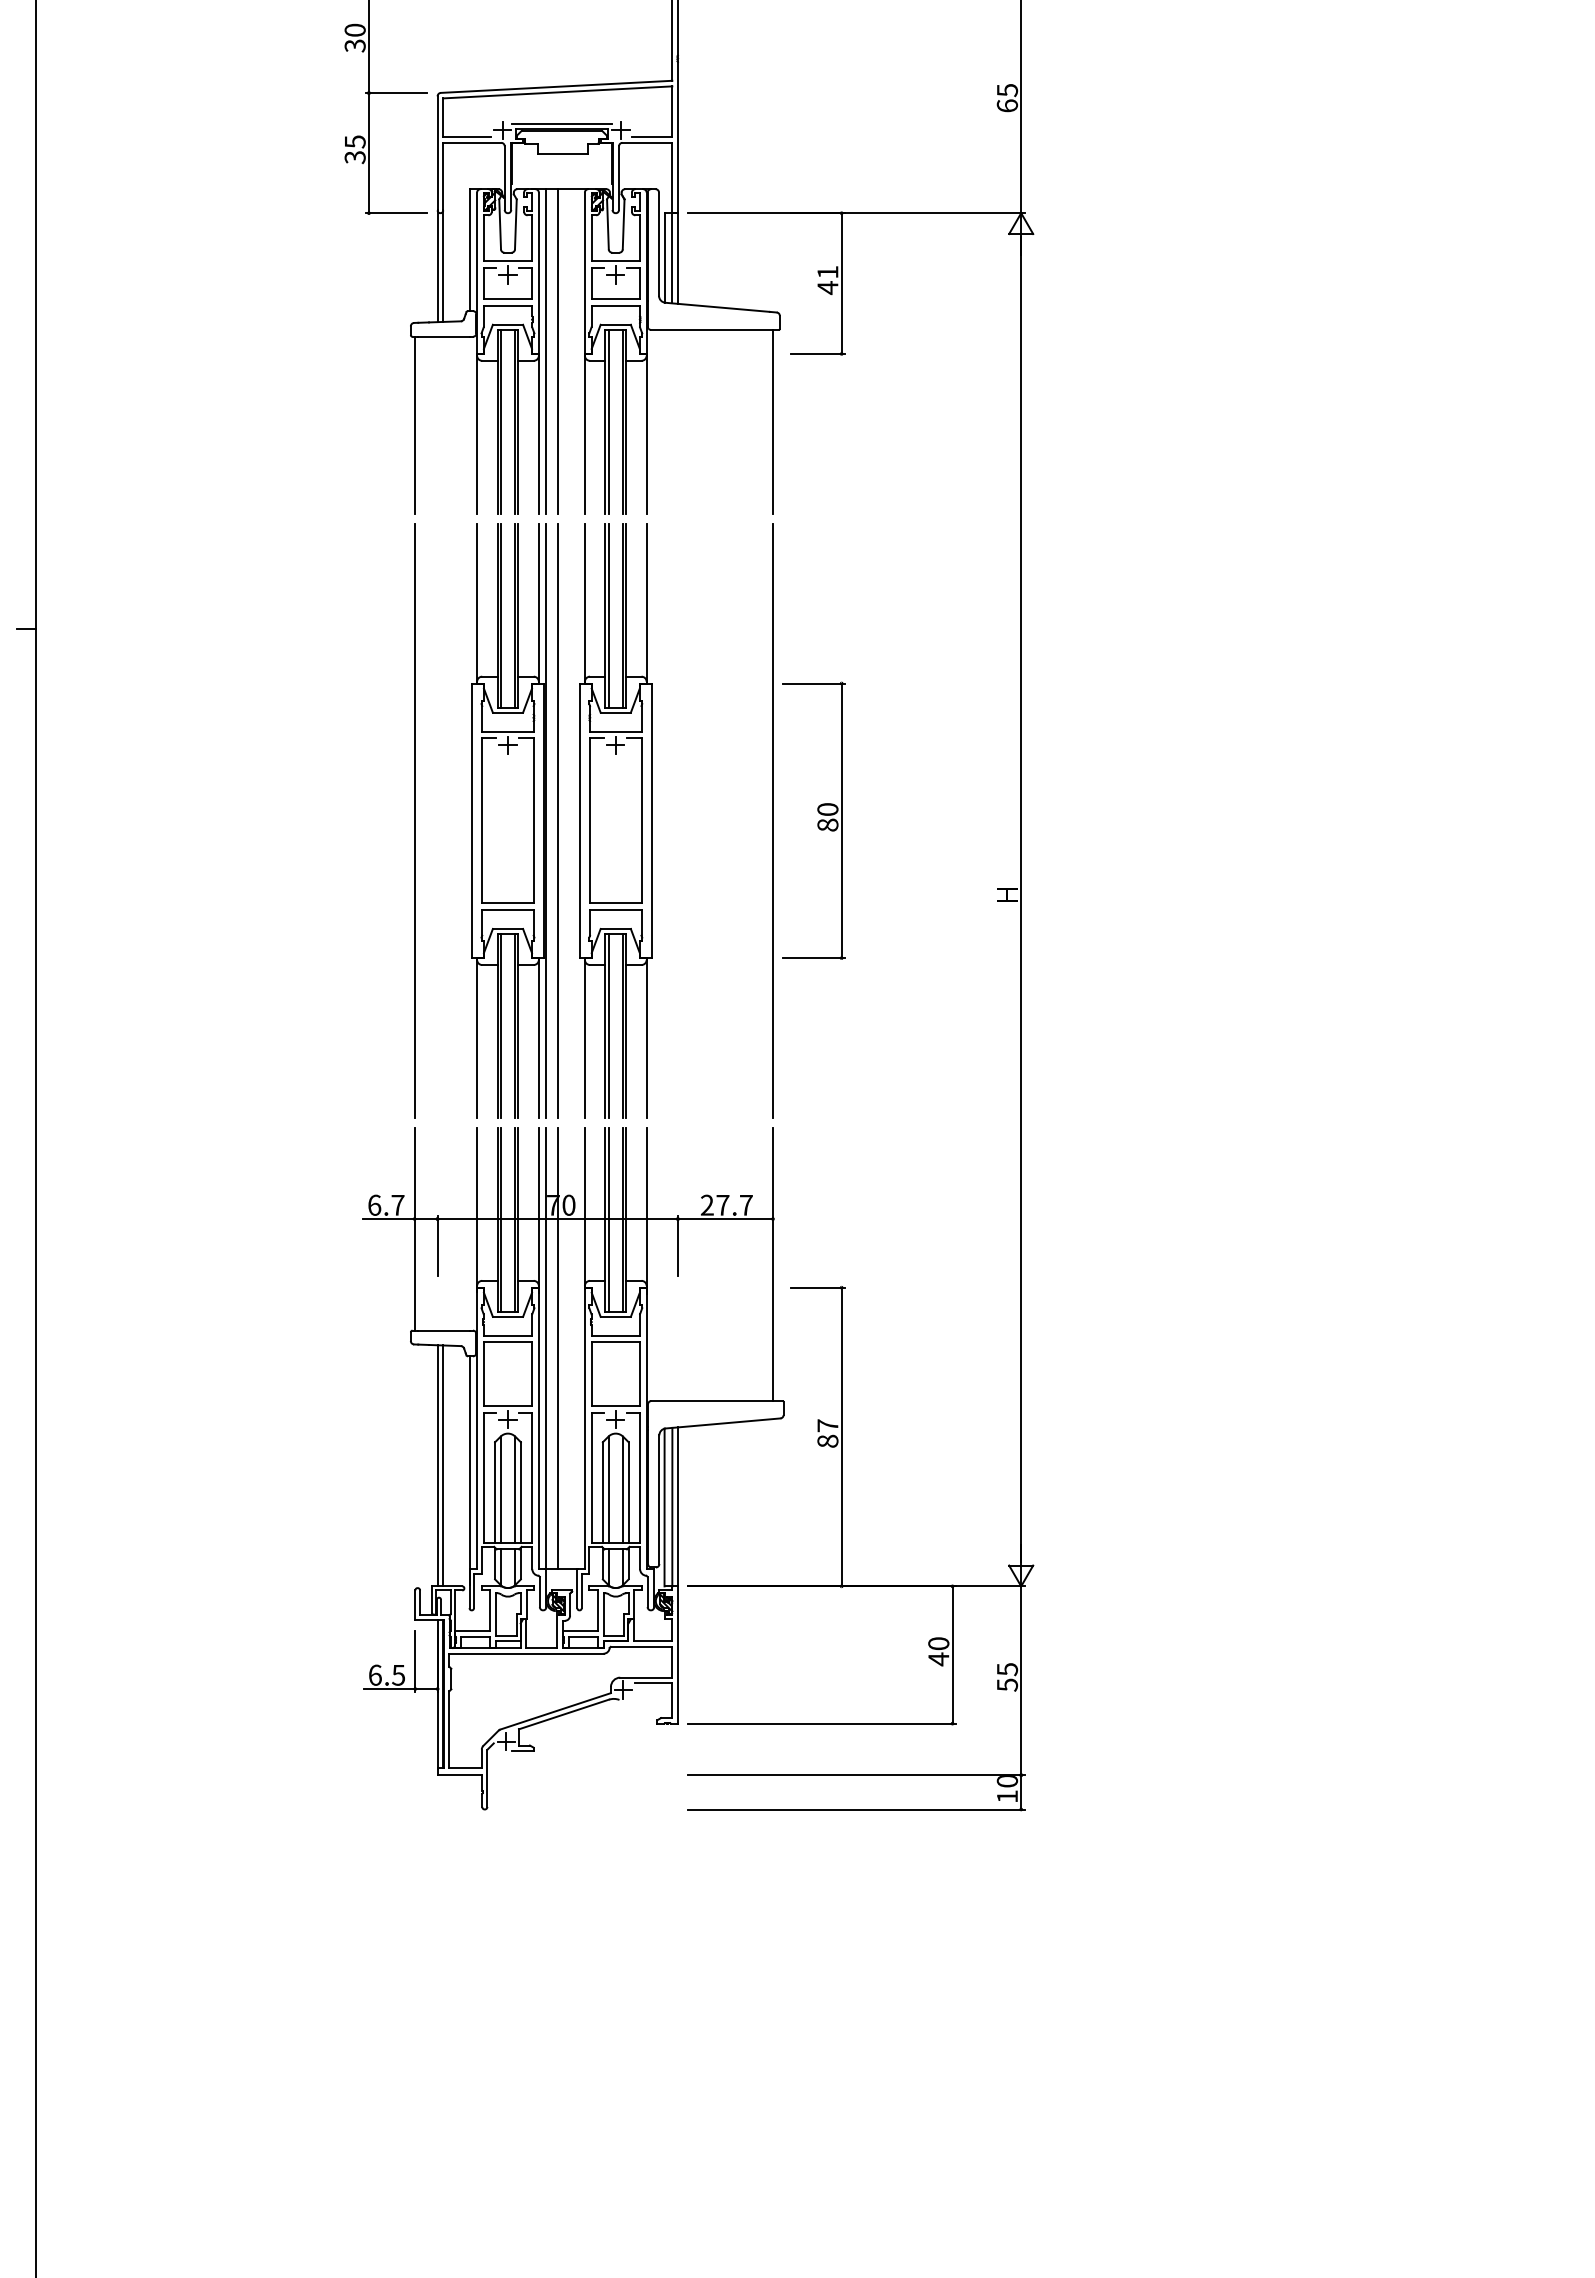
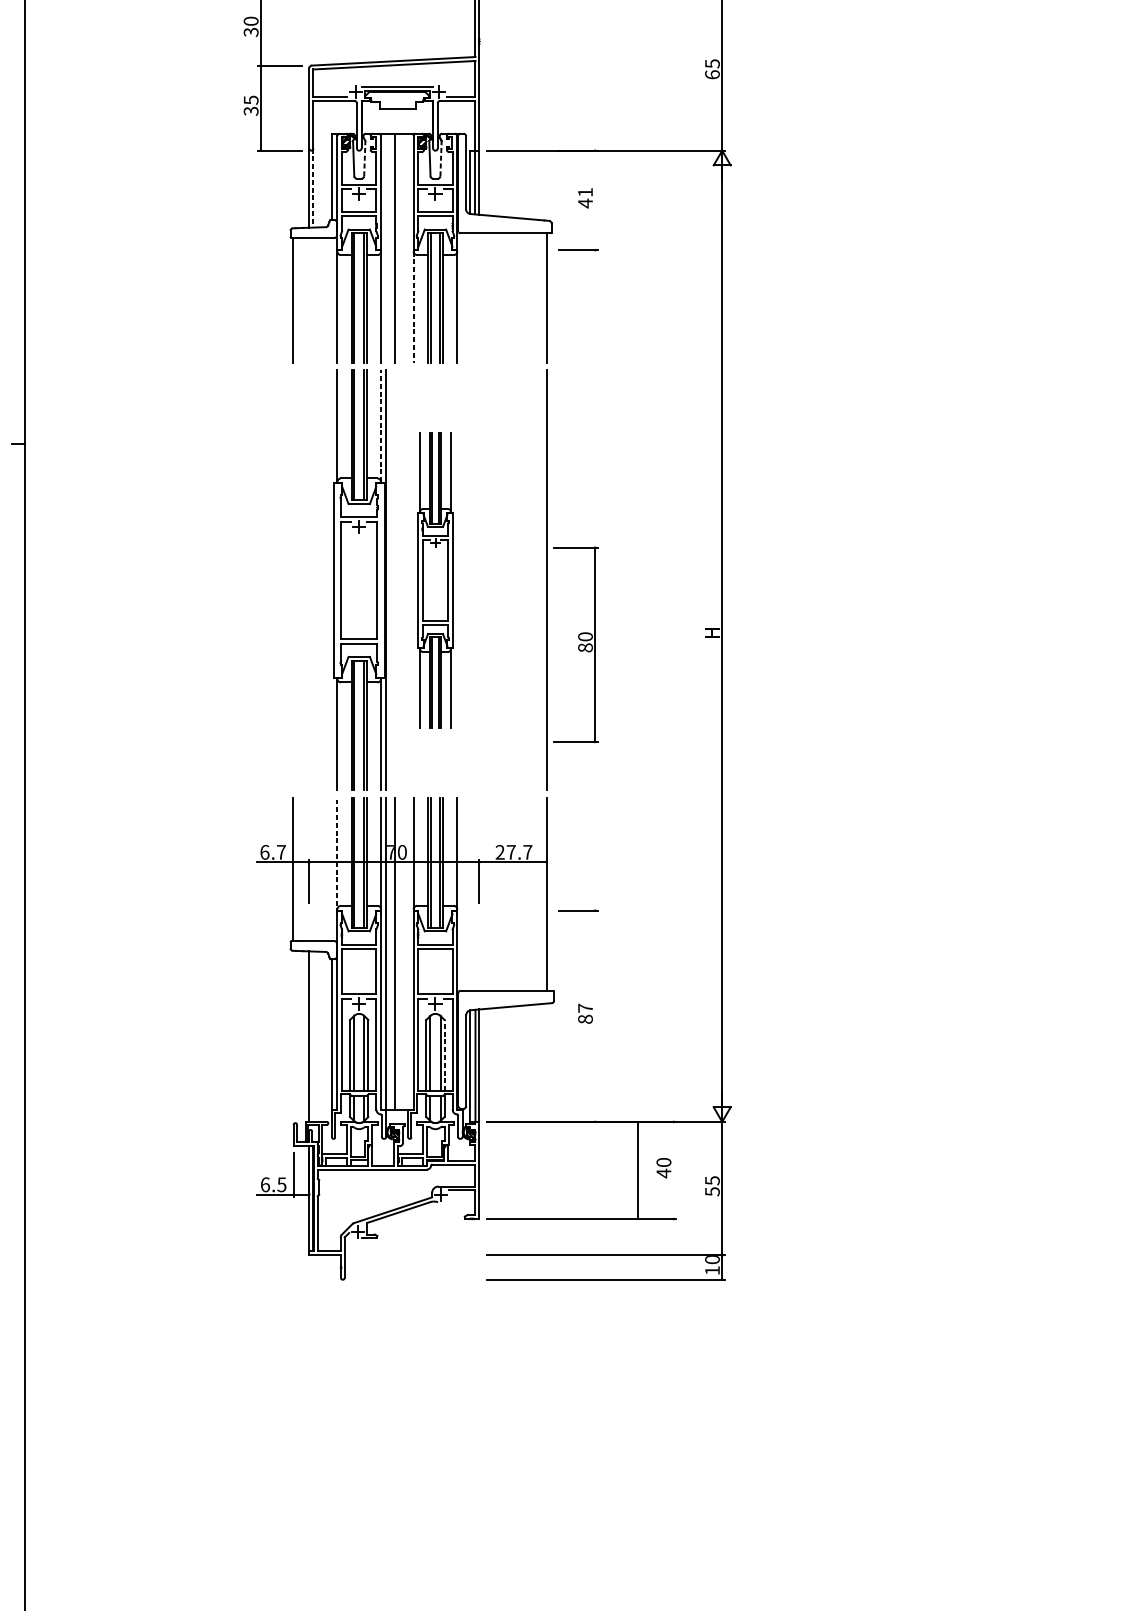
line: (515, 223) -> (364, 157), solid -> dashed
line: (623, 223) -> (440, 157), solid -> dashed
line: (443, 266) -> (313, 188), solid -> dashed
line: (841, 283) -> (595, 200), removed
line: (546, 351) -> (386, 248), removed
line: (584, 434) -> (413, 307), solid -> dashed
line: (538, 602) -> (380, 426), solid -> dashed
line: (414, 820) -> (293, 580), removed
line: (558, 820) -> (394, 580), removed
part: (615, 820) -> (435, 580), size x0.7
part: (813, 820) -> (575, 644), moved
line: (477, 1209) -> (337, 855), solid -> dashed
line: (841, 1436) -> (595, 1015), removed
line: (443, 1465) -> (313, 1036), removed
line: (628, 1492) -> (444, 1055), solid -> dashed
line: (952, 1654) -> (638, 1170), moved

